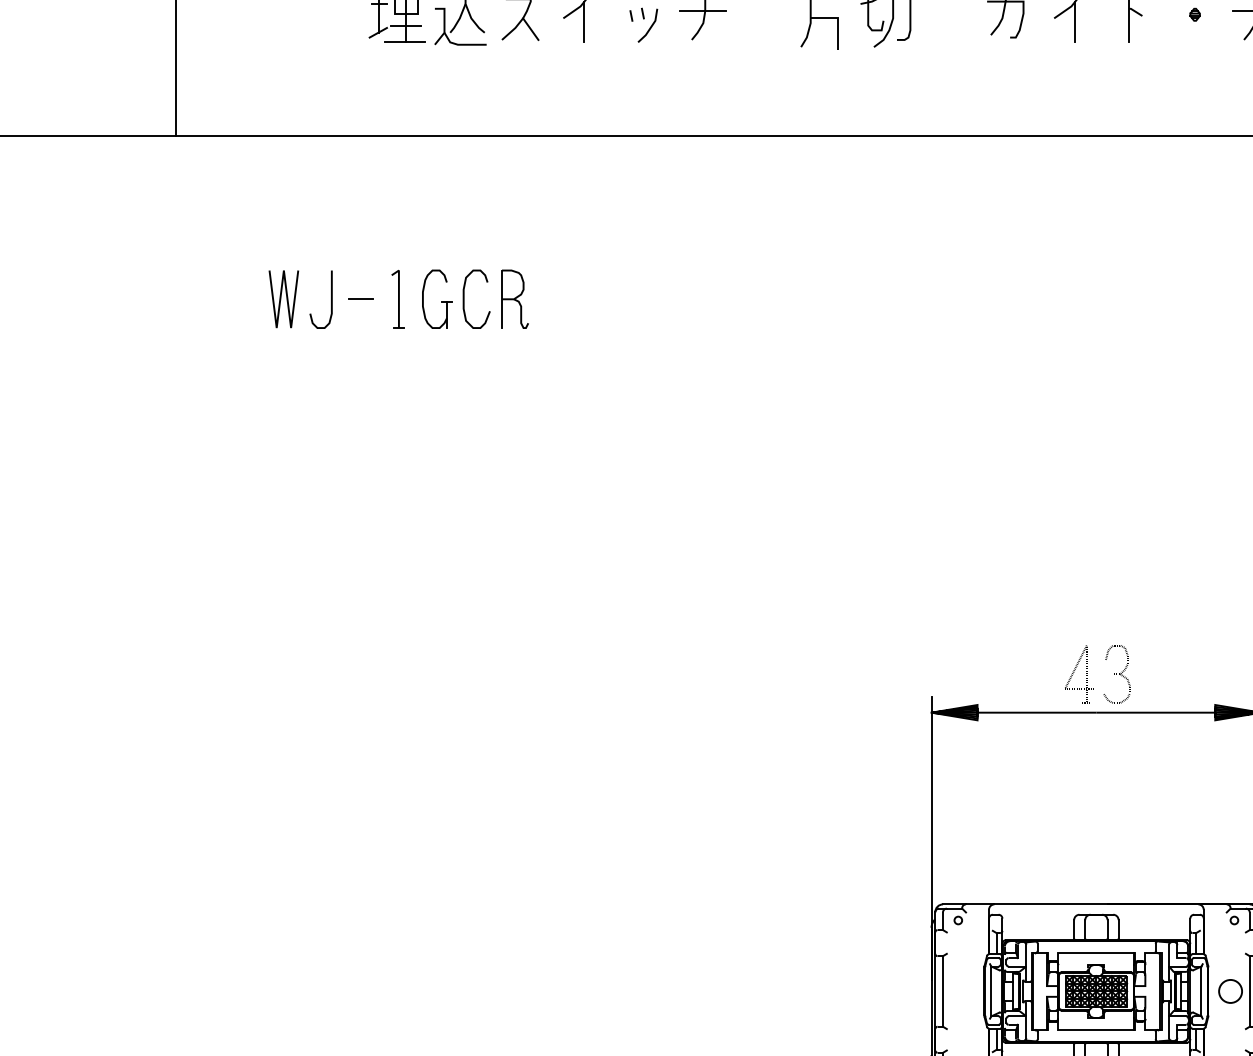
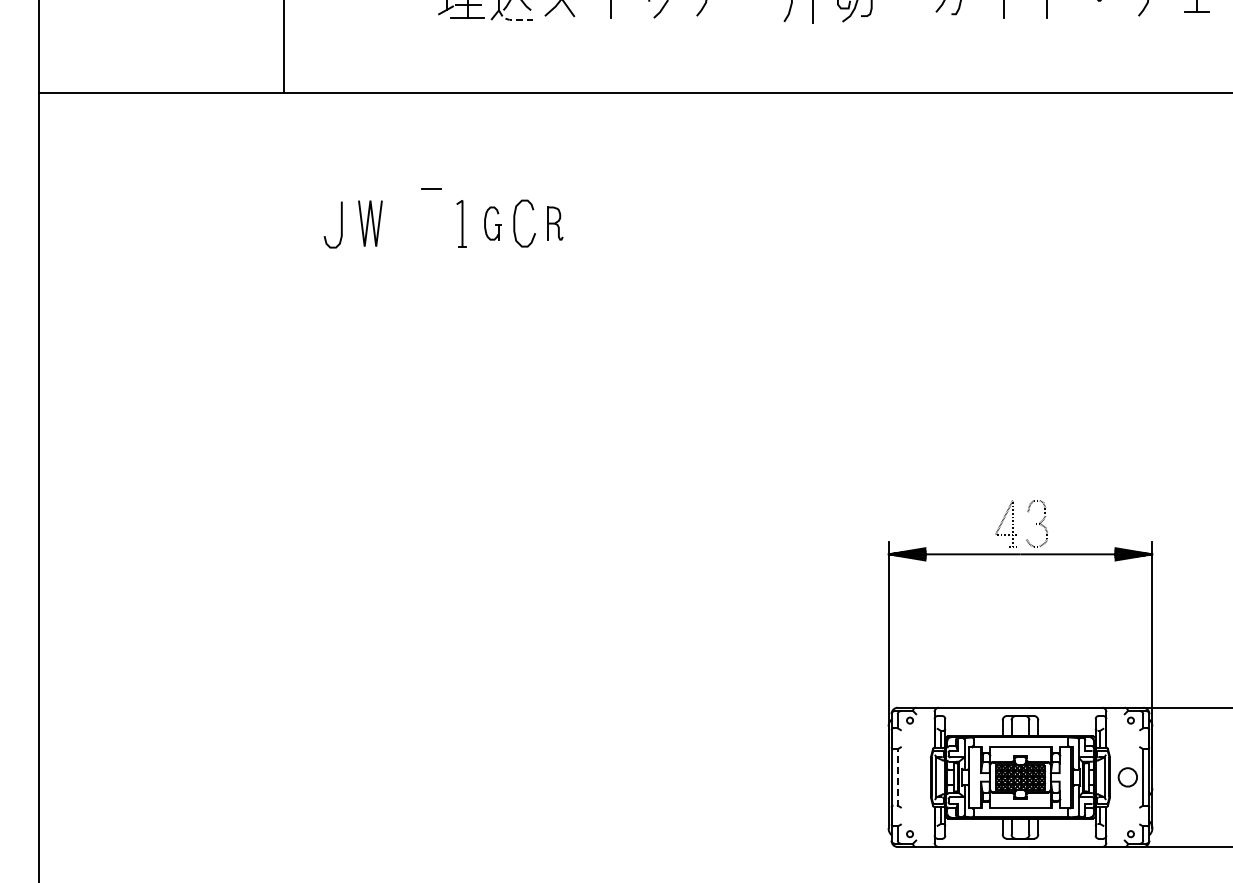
line: (461, 44) -> (512, 19), solid -> dashed
curve: (330, 299) -> (340, 224), moved
line: (360, 299) -> (431, 188), moved
part: (436, 299) -> (492, 223), size x0.7
part: (515, 299) -> (555, 223), size x0.7
line: (942, 991) -> (897, 777), solid -> dashed

